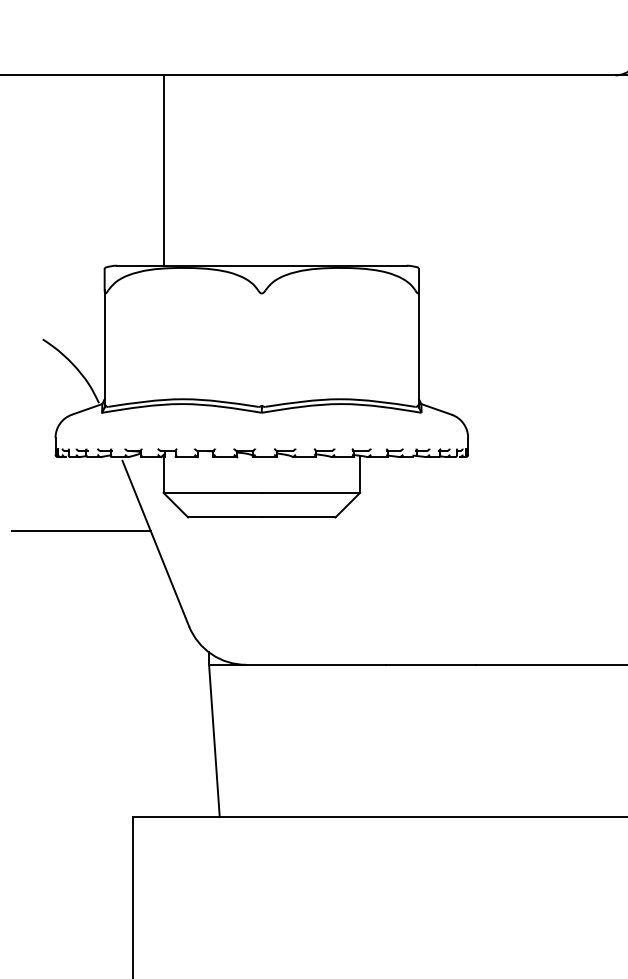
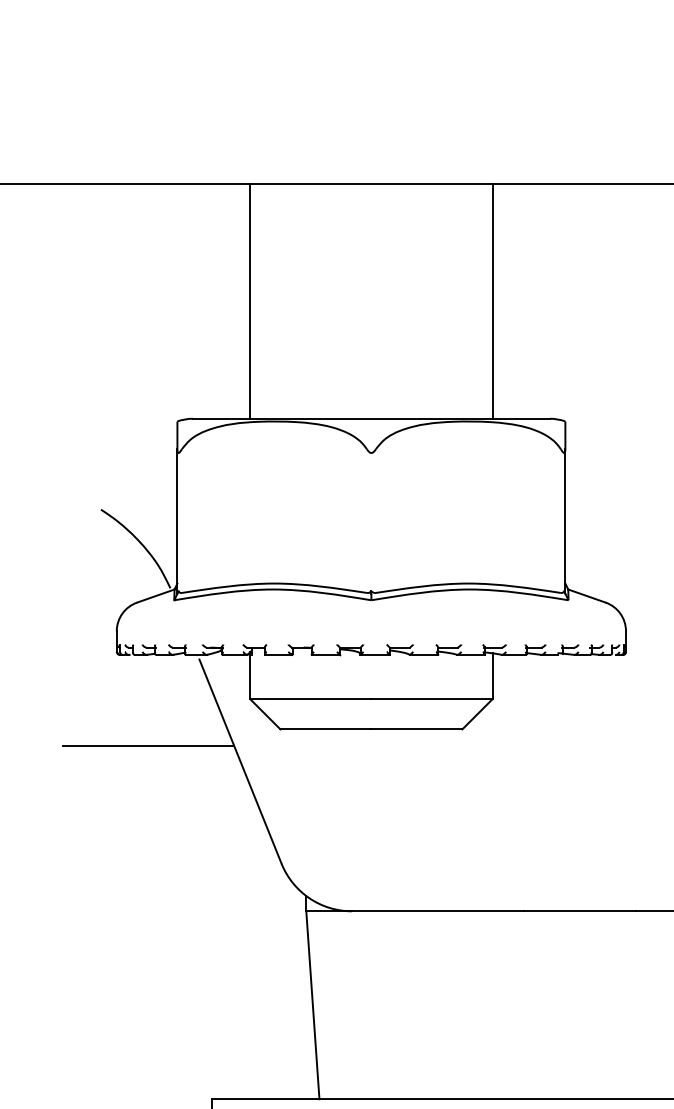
line: (360, 170) -> (493, 301), added

